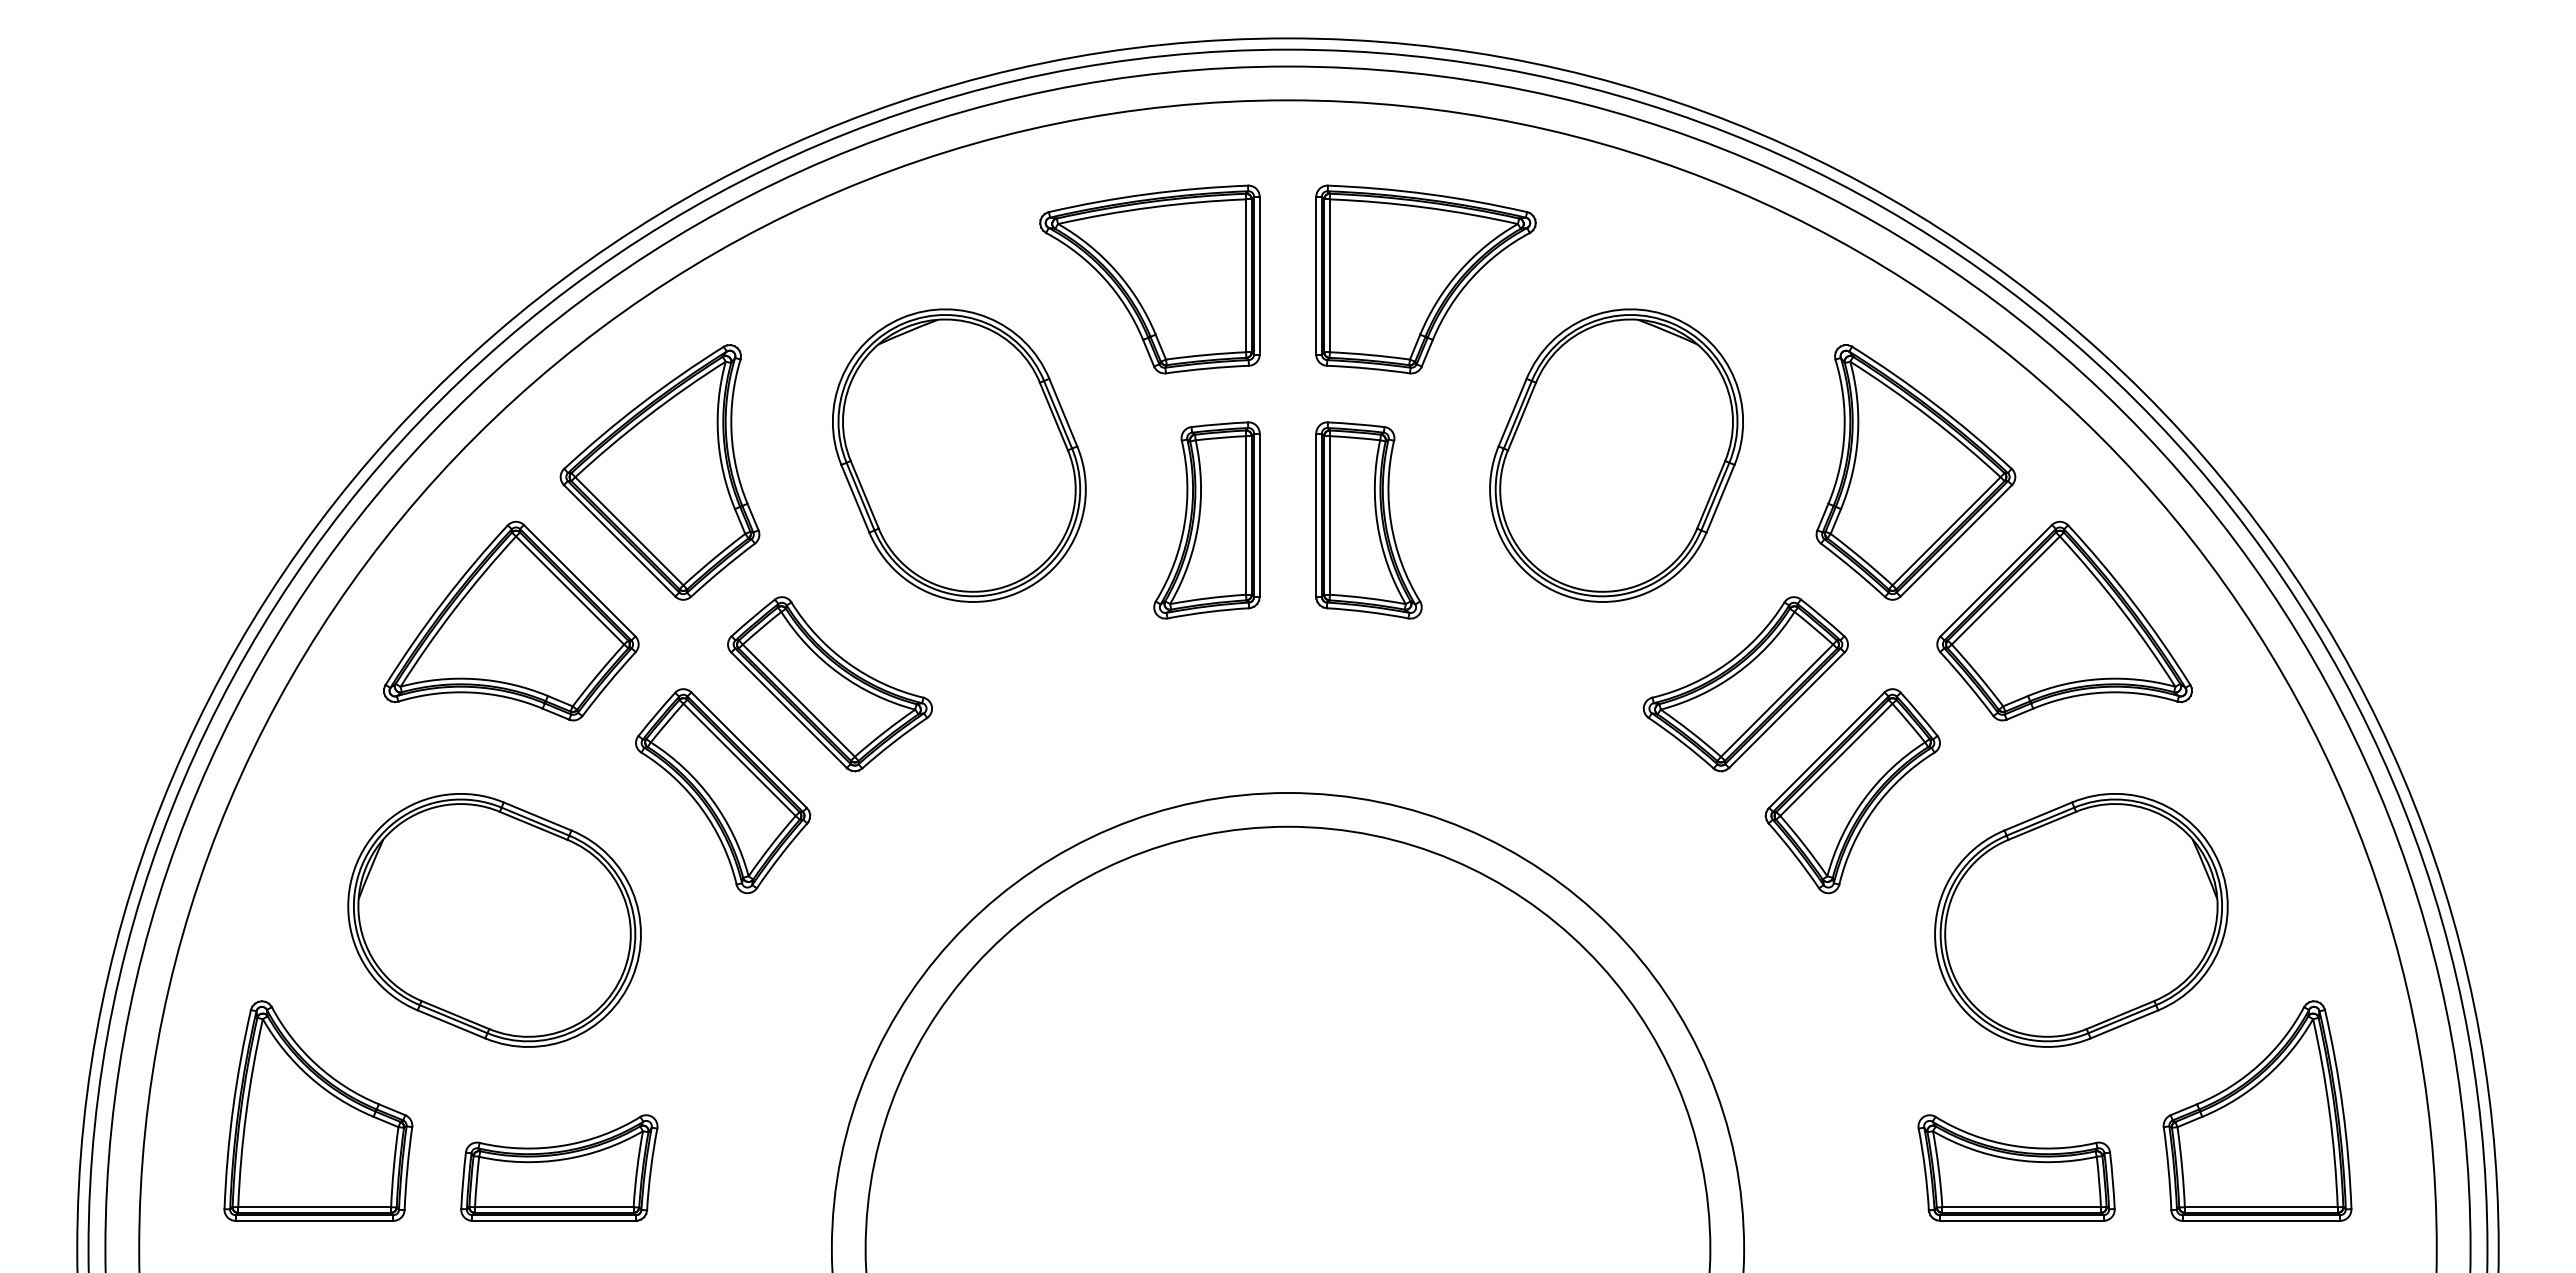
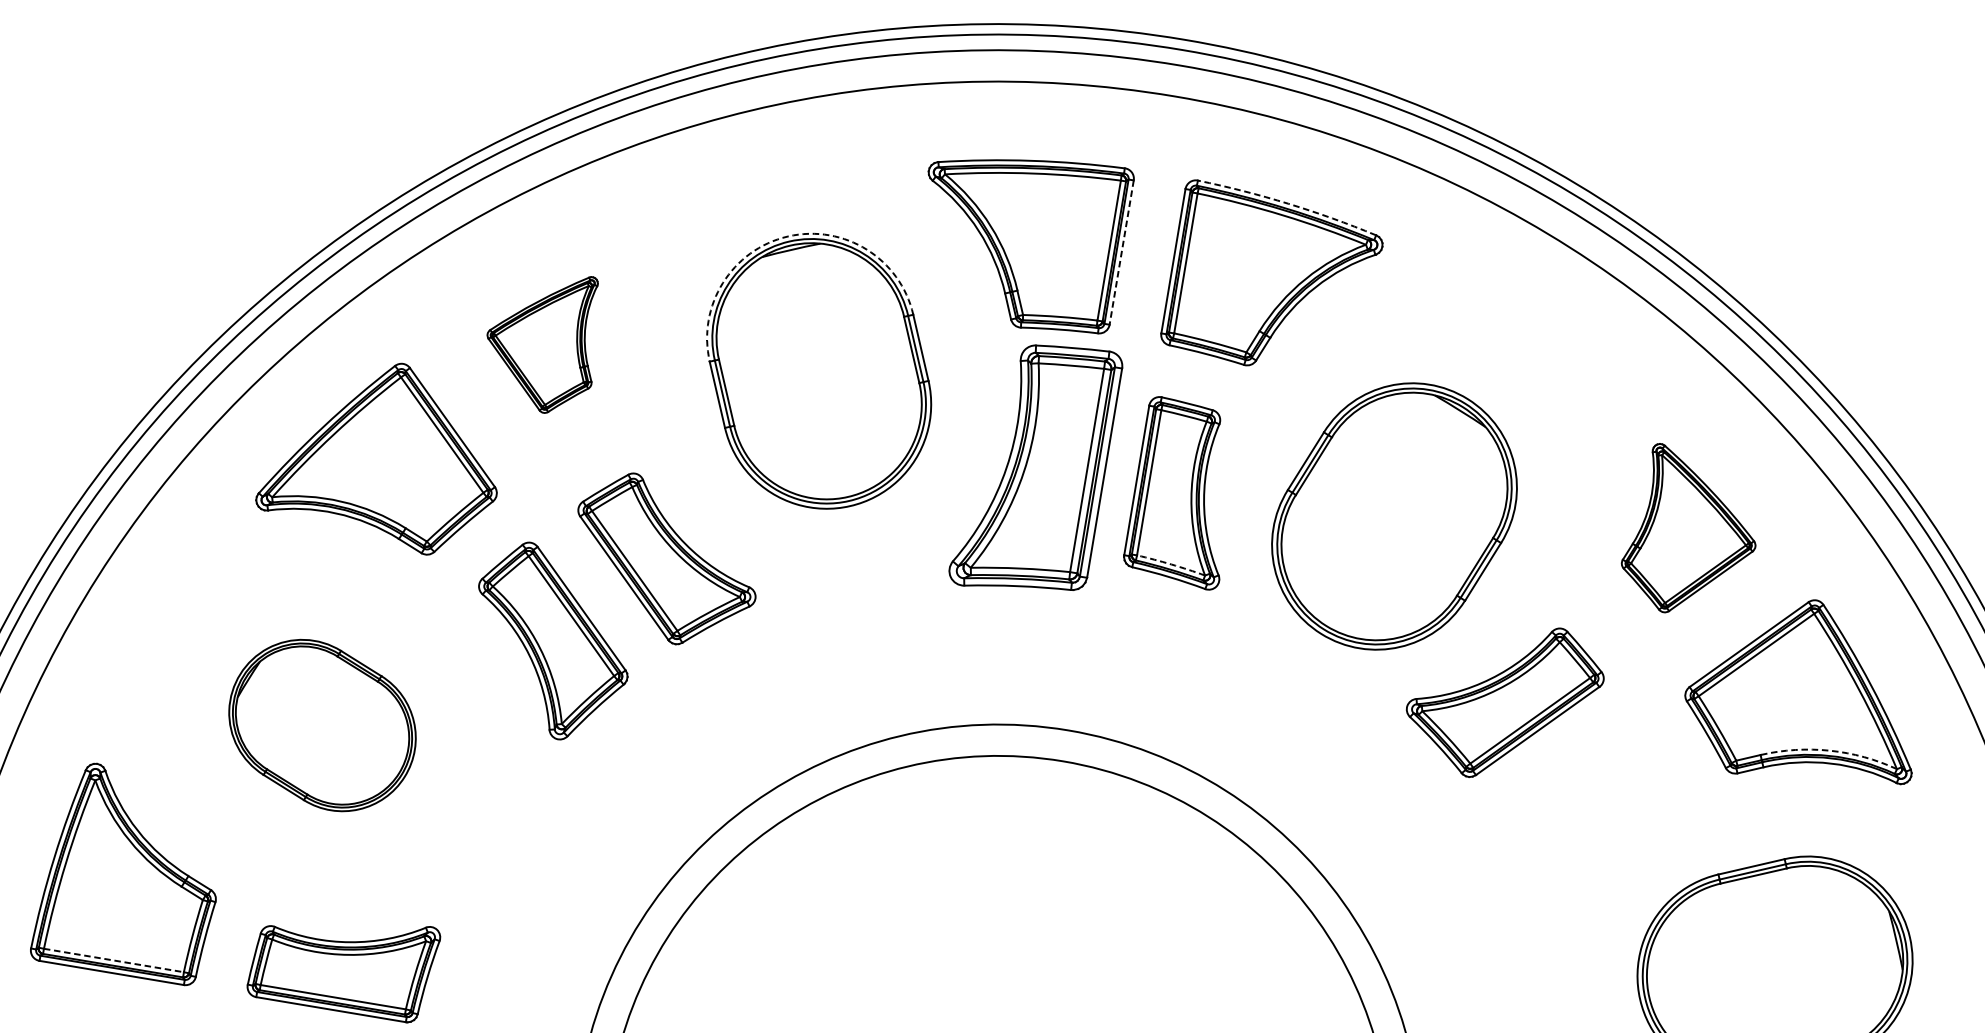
arc: (1428, 194) -> (1288, 204), solid -> dashed
line: (1259, 275) -> (1121, 252), solid -> dashed
arc: (902, 317) -> (788, 236), solid -> dashed
part: (1616, 455) -> (1394, 516), moved
part: (659, 472) -> (542, 340), size x0.6
part: (1915, 472) -> (1691, 533), size x0.7
part: (1206, 520) -> (1035, 468), size x1.4
arc: (1368, 598) -> (1171, 564), solid -> dashed
arc: (2101, 679) -> (1830, 751), solid -> dashed
part: (1852, 791) -> (1585, 815), removed
part: (494, 920) -> (322, 725), size x0.7
line: (315, 1207) -> (114, 960), solid -> dashed

